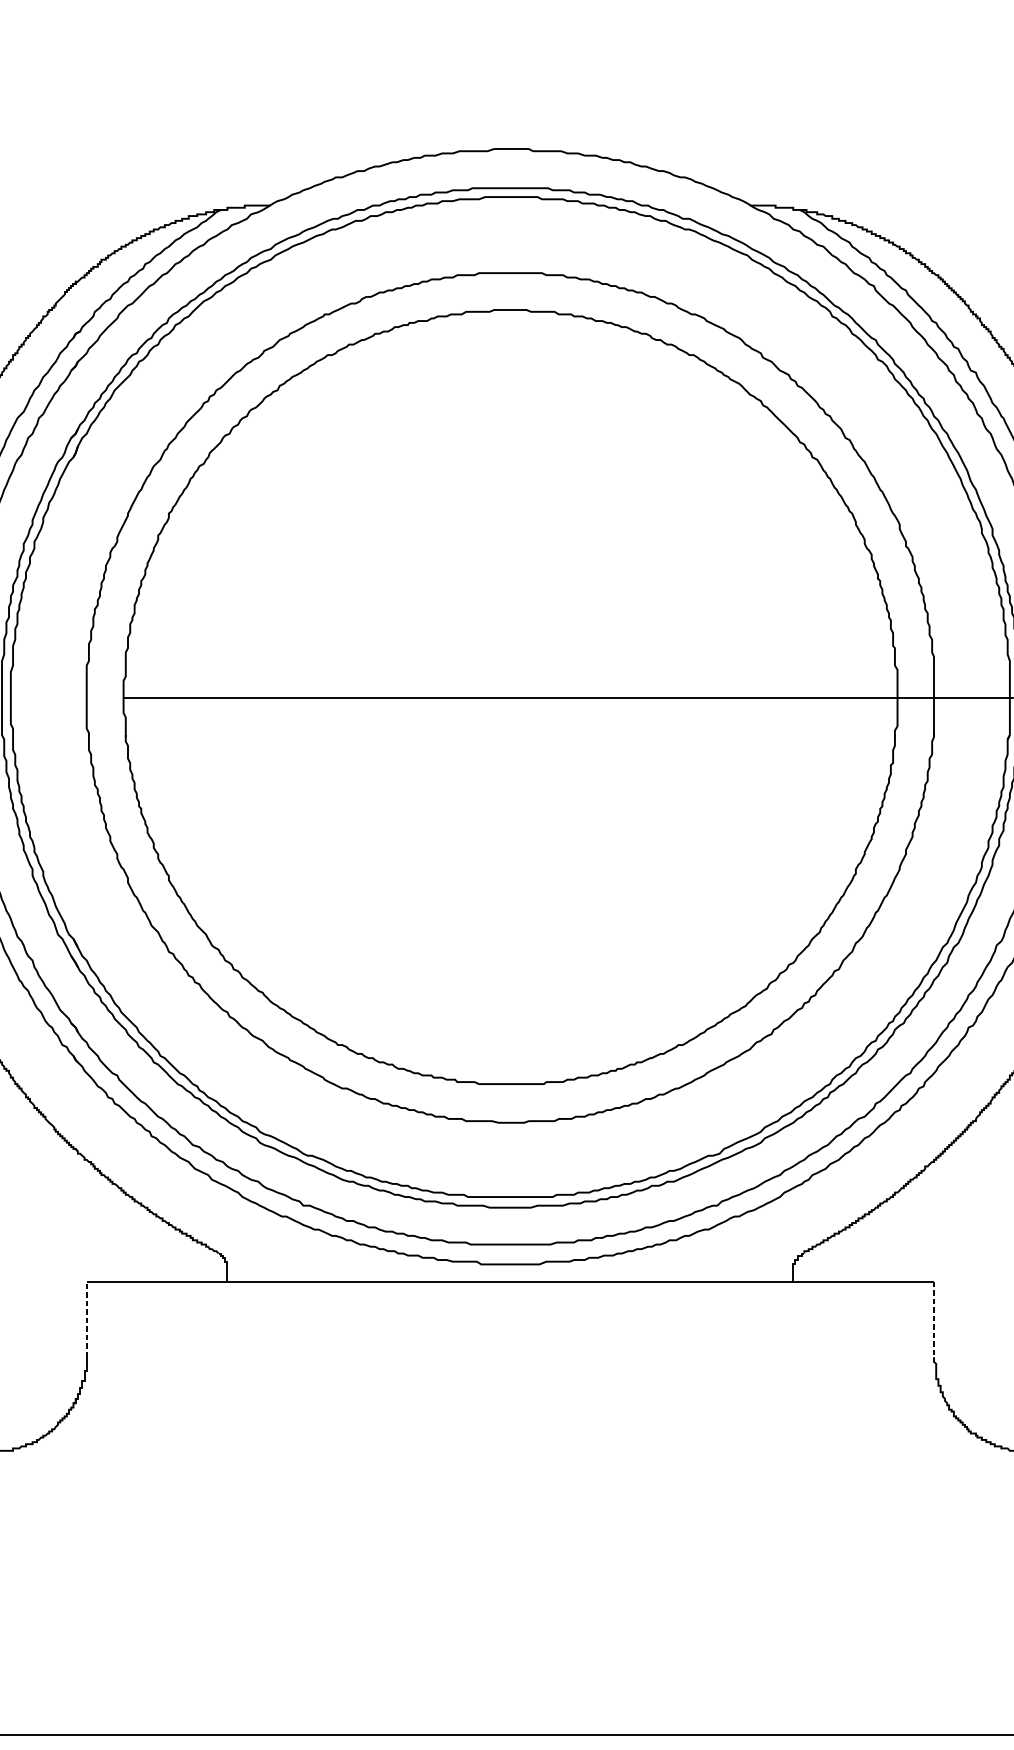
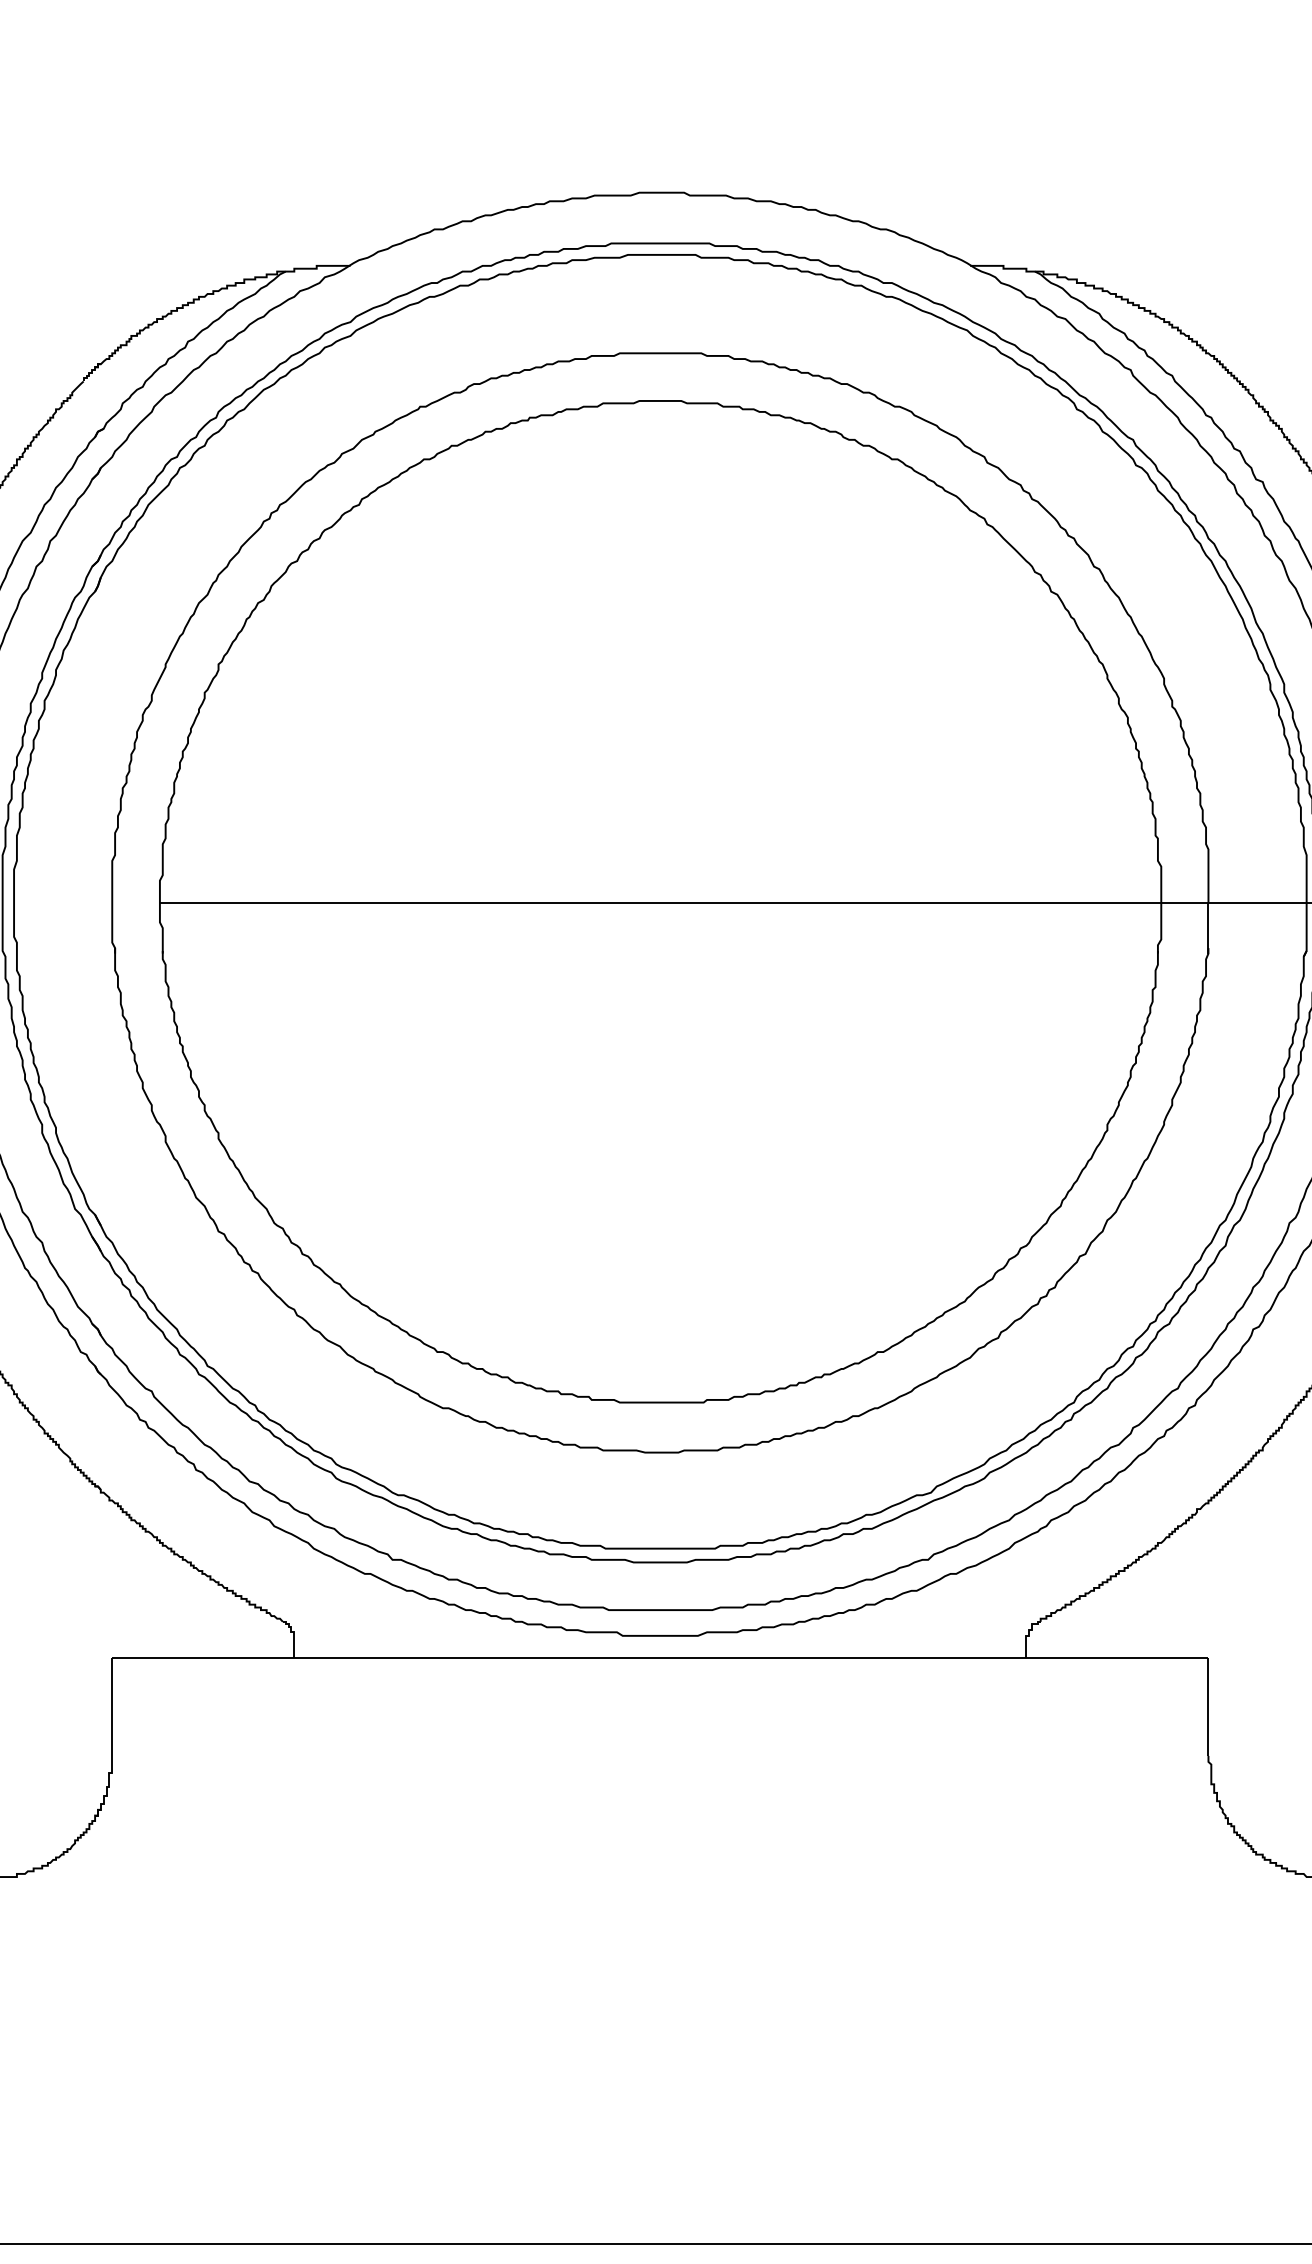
line: (86, 1319) -> (112, 1707), dashed -> solid
line: (934, 1319) -> (1208, 1707), dashed -> solid

